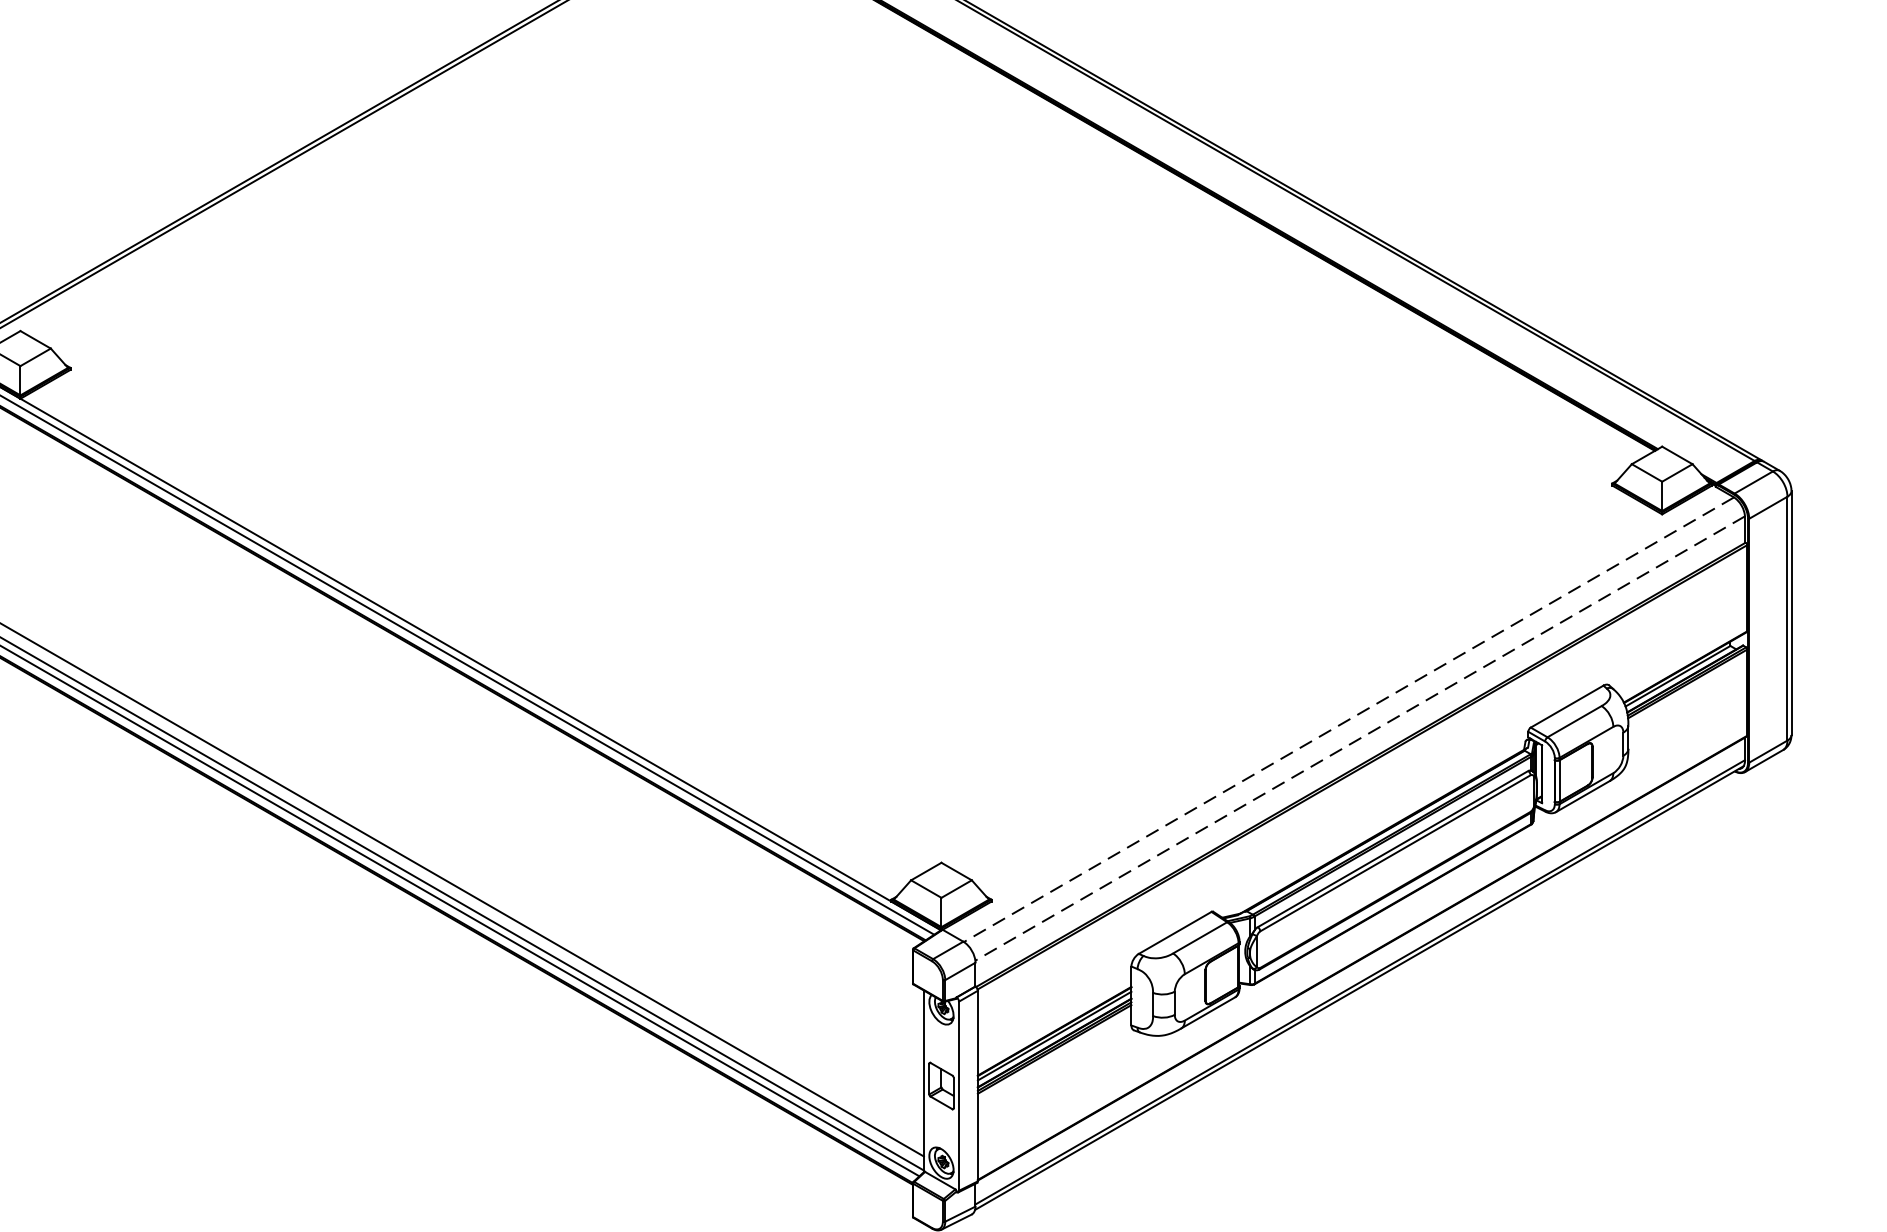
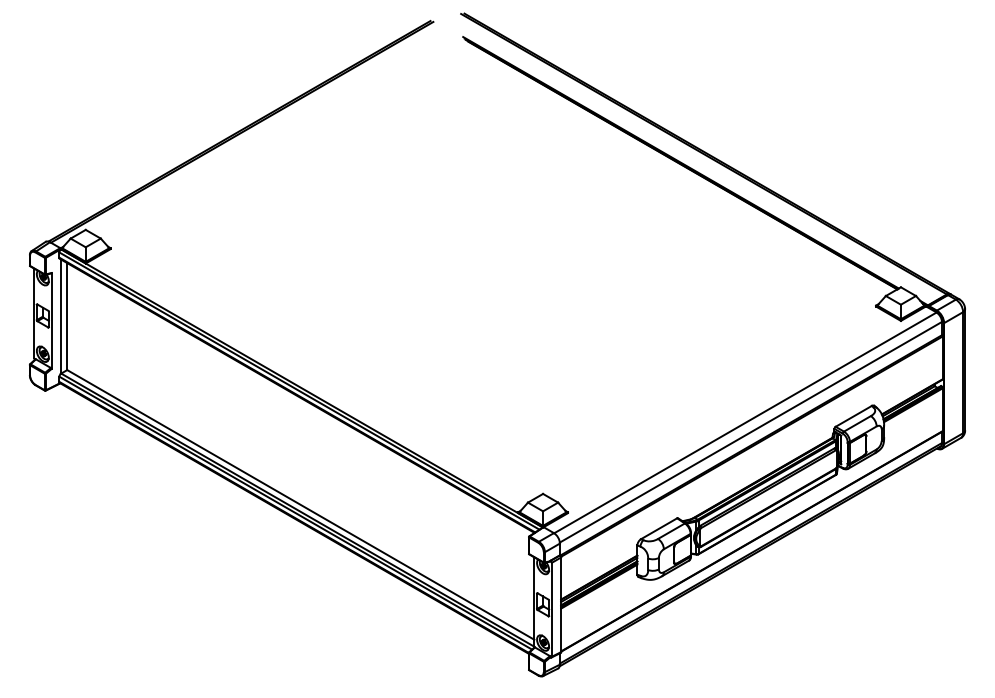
line: (1349, 718) -> (745, 422), dashed -> solid
line: (1359, 739) -> (750, 432), dashed -> solid

